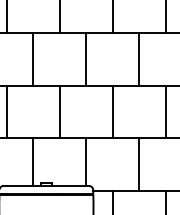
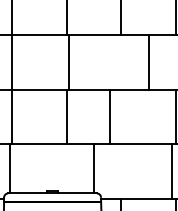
line: (33, 58) -> (12, 61), moved
line: (86, 58) -> (69, 61), moved
line: (112, 111) -> (109, 116), moved
line: (33, 162) -> (10, 169), moved
line: (139, 164) -> (172, 171), moved

